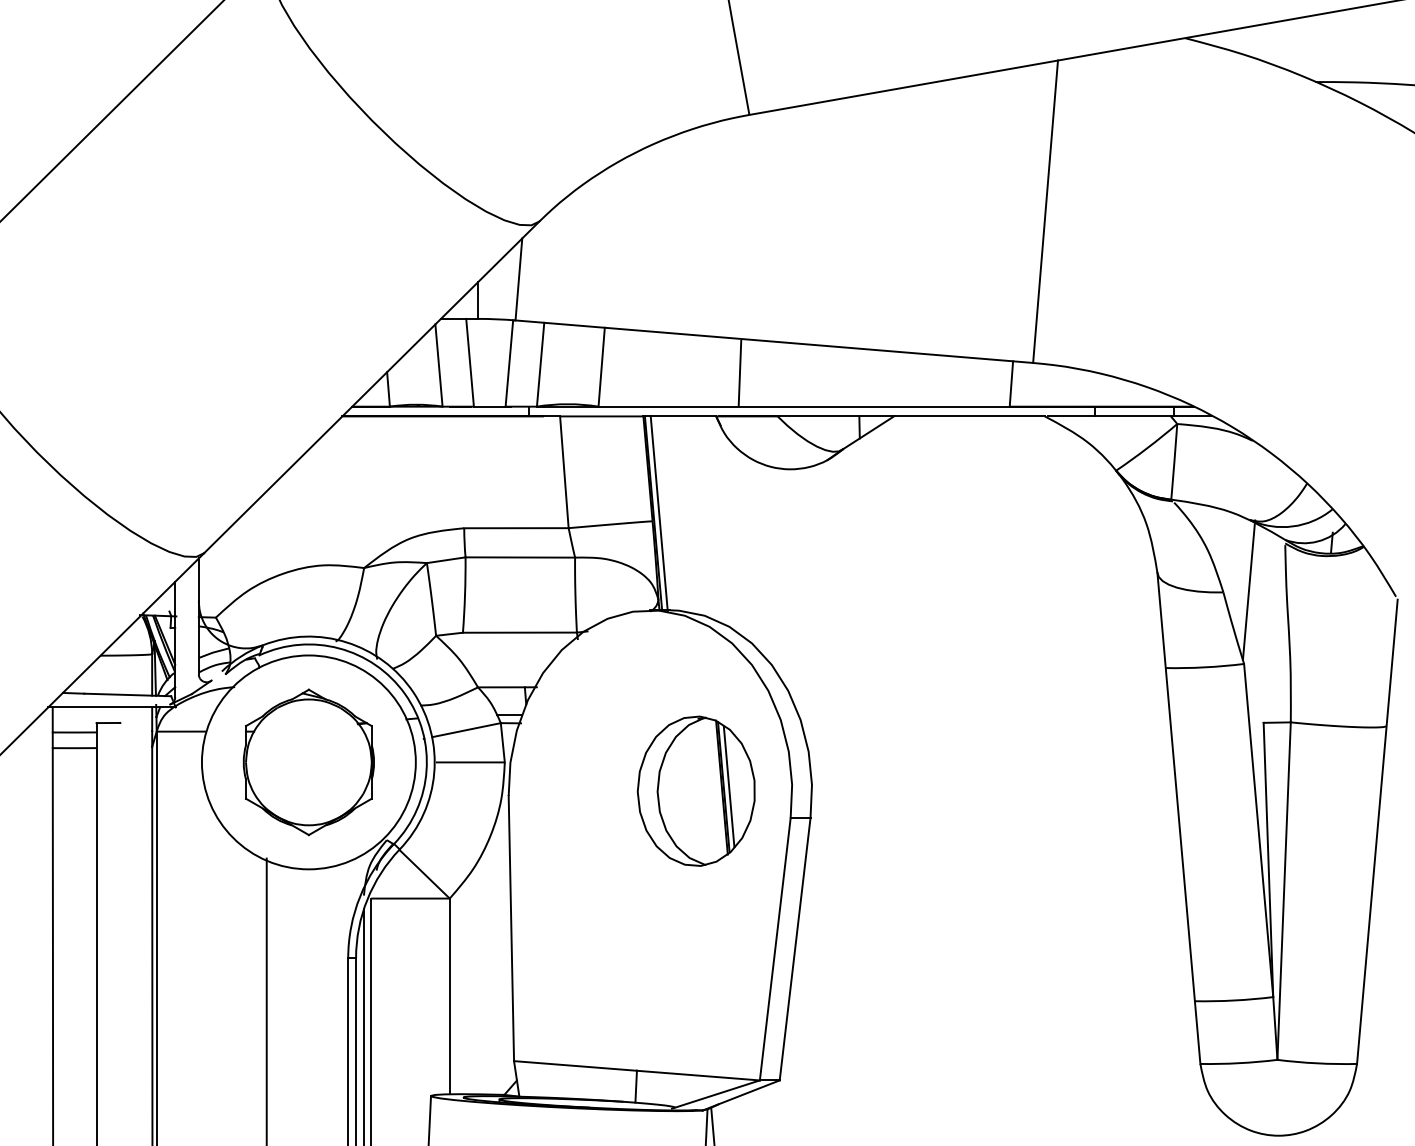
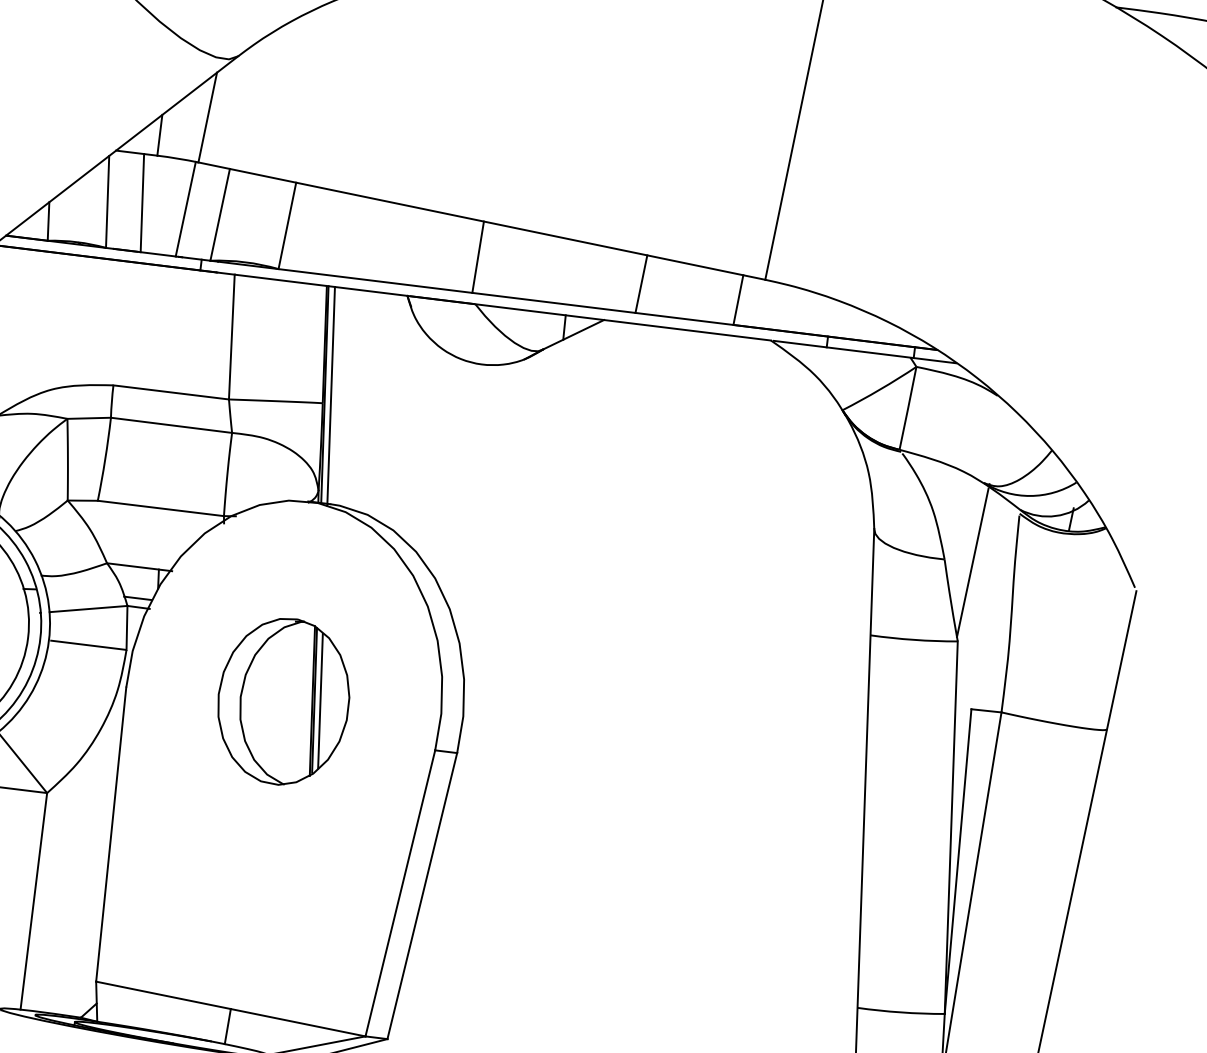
line: (739, 372) -> (477, 256), moved
line: (923, 380) -> (641, 284), added
part: (695, 790) -> (282, 700), moved

